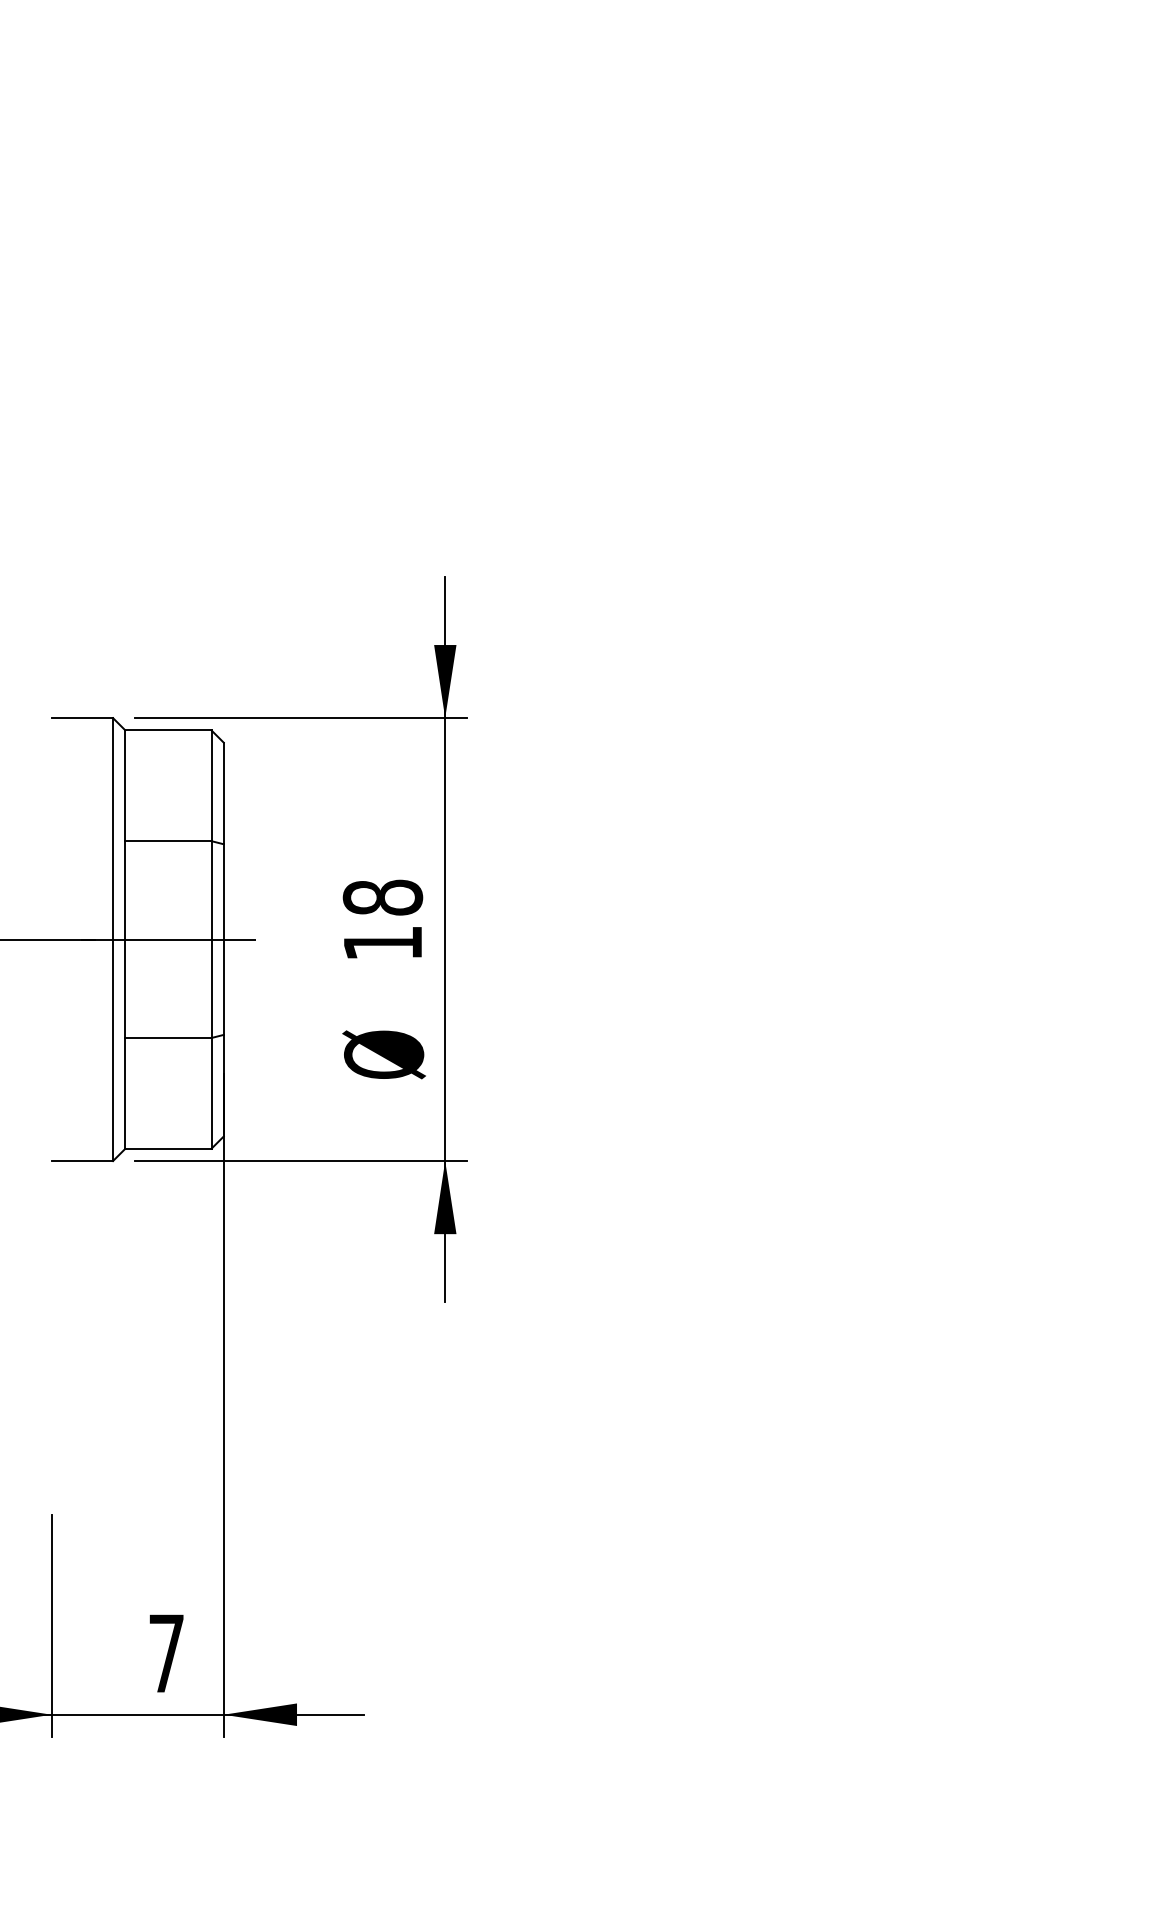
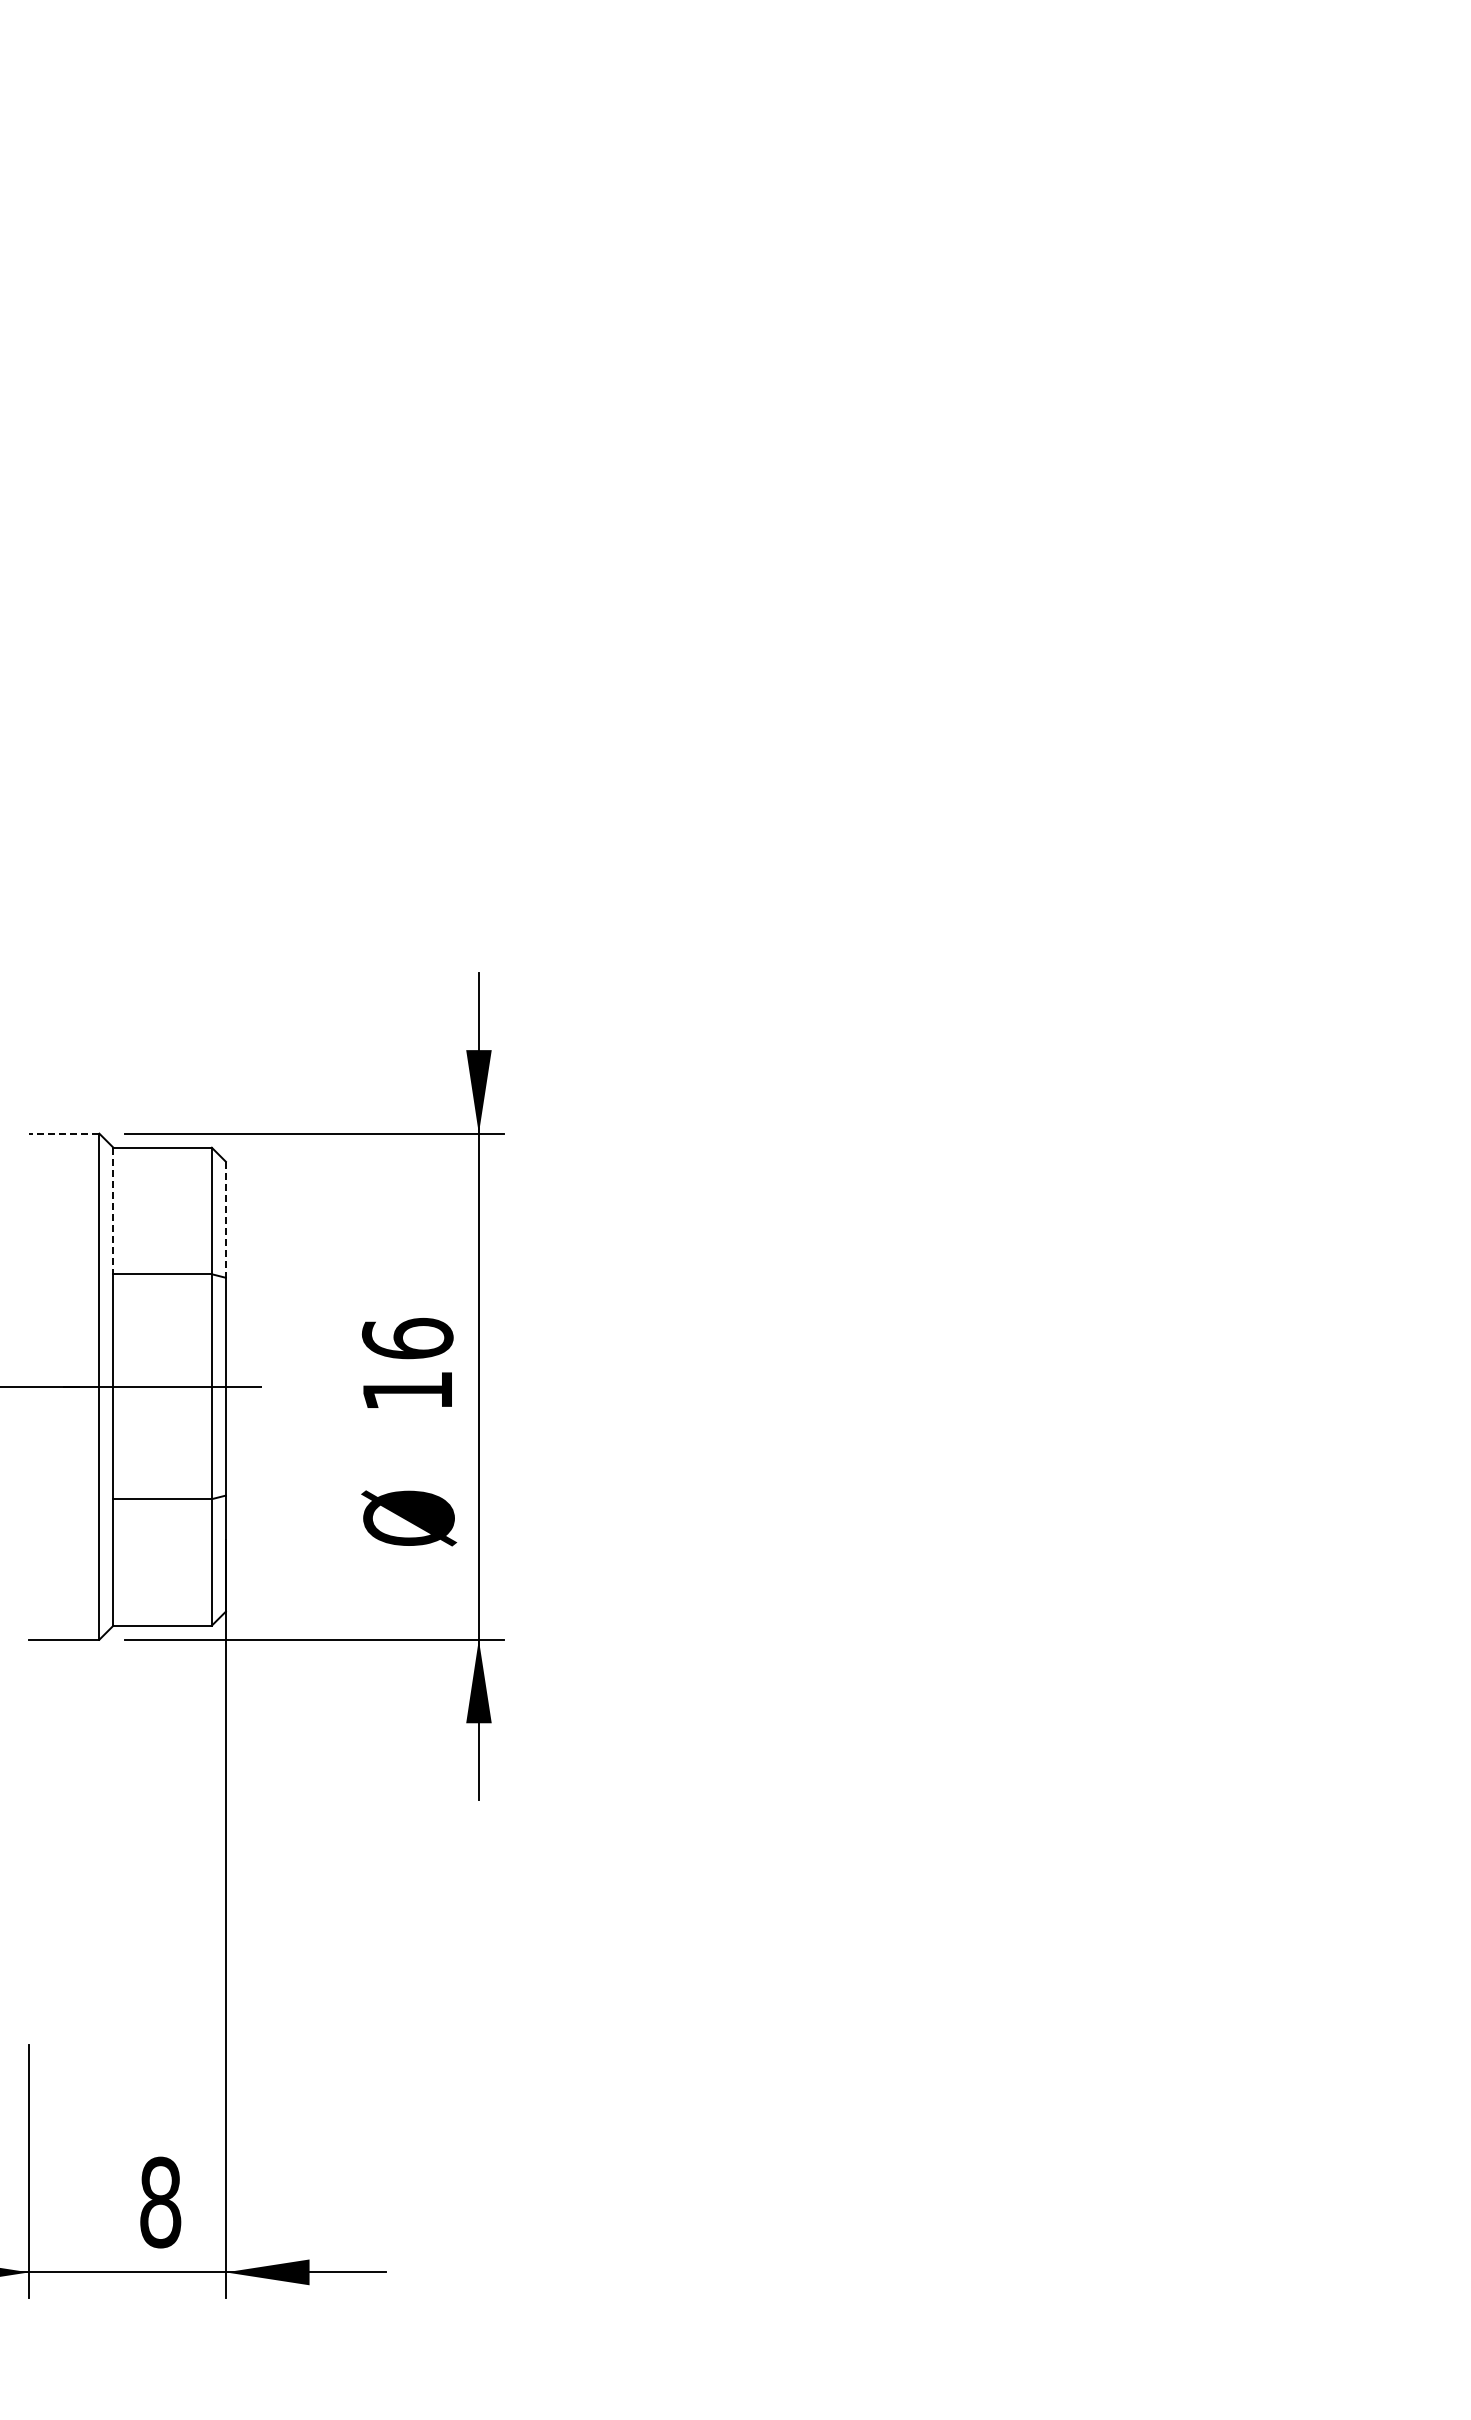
line: (81, 717) -> (63, 1133), solid -> dashed
line: (125, 786) -> (113, 1211), solid -> dashed
line: (223, 794) -> (225, 1220), solid -> dashed
text: (382, 897) -> (407, 1338), 18 -> 16
text: (166, 1653) -> (160, 2202), 7 -> 8

